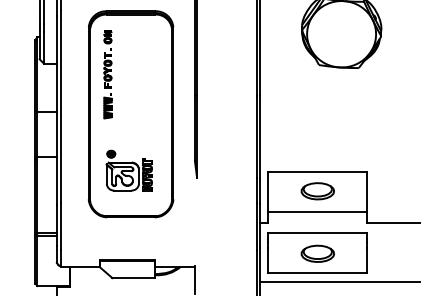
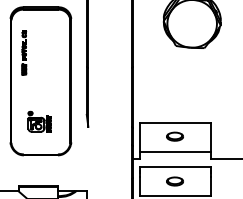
part: (107, 74) -> (23, 52), size x0.7
part: (128, 170) -> (39, 121), size x0.7
part: (317, 191) -> (174, 136), size x0.7
part: (317, 253) -> (174, 181), size x0.7

